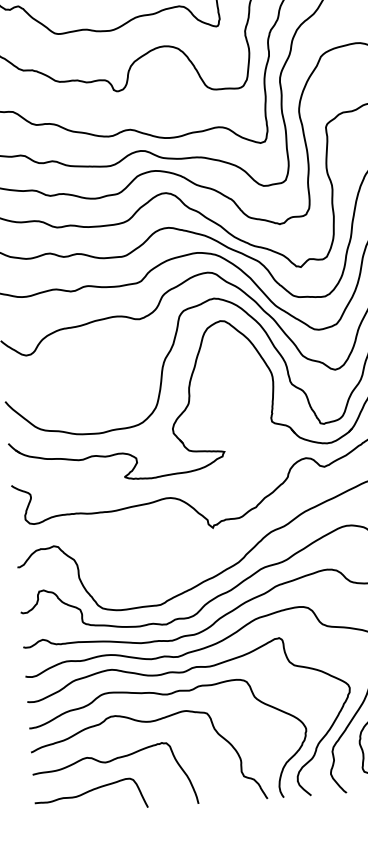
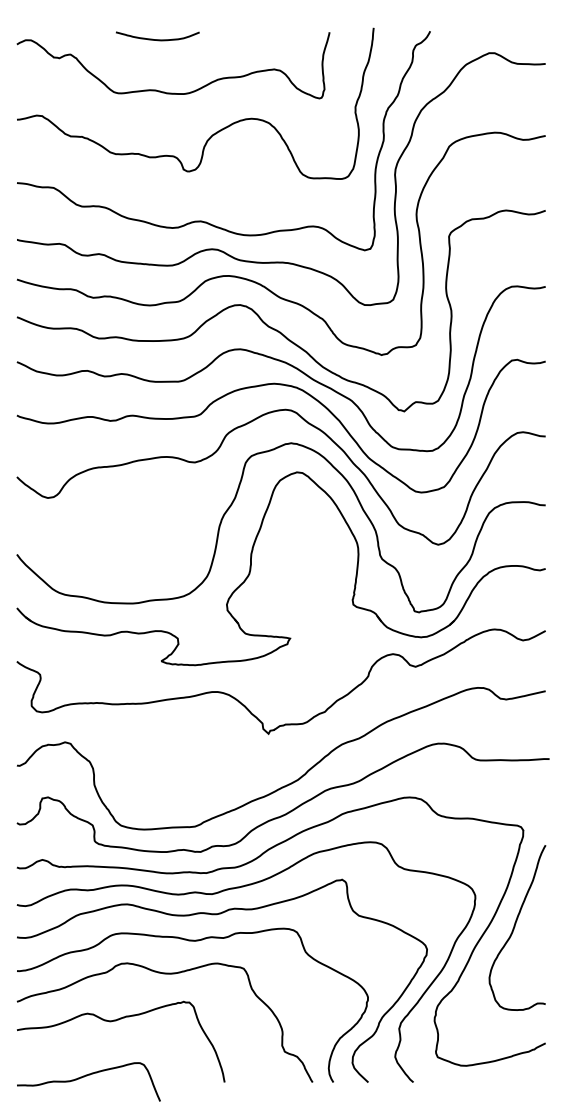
curve: (89, 792) -> (87, 1076), moved

